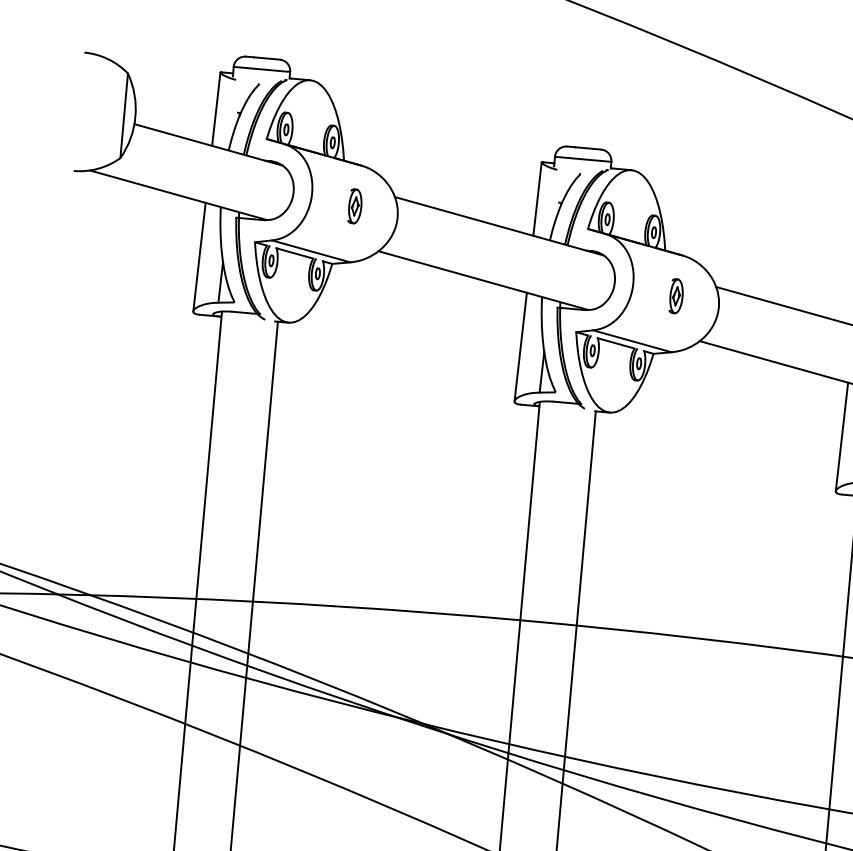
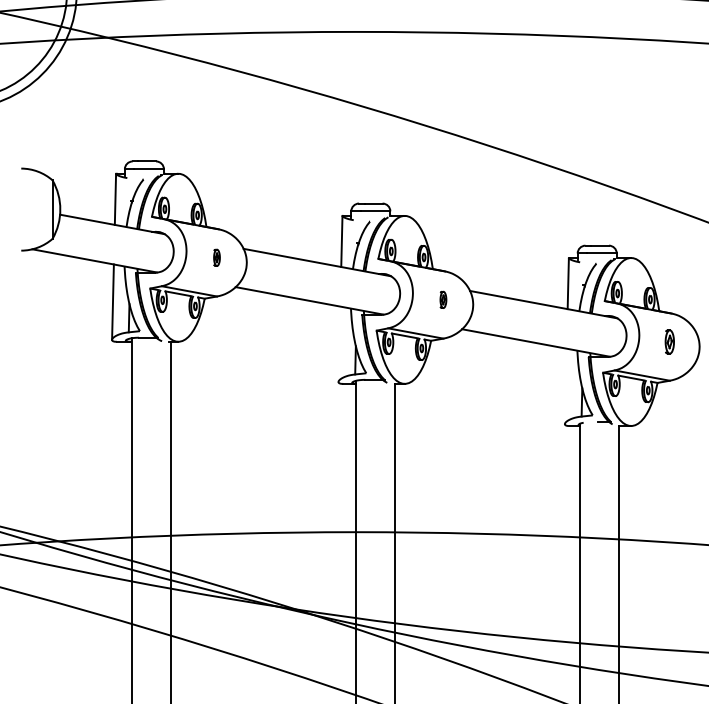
part: (354, 206) -> (216, 257), size x0.7
part: (676, 295) -> (443, 299), size x0.7
line: (520, 345) -> (339, 343), removed
line: (841, 437) -> (565, 386), removed

